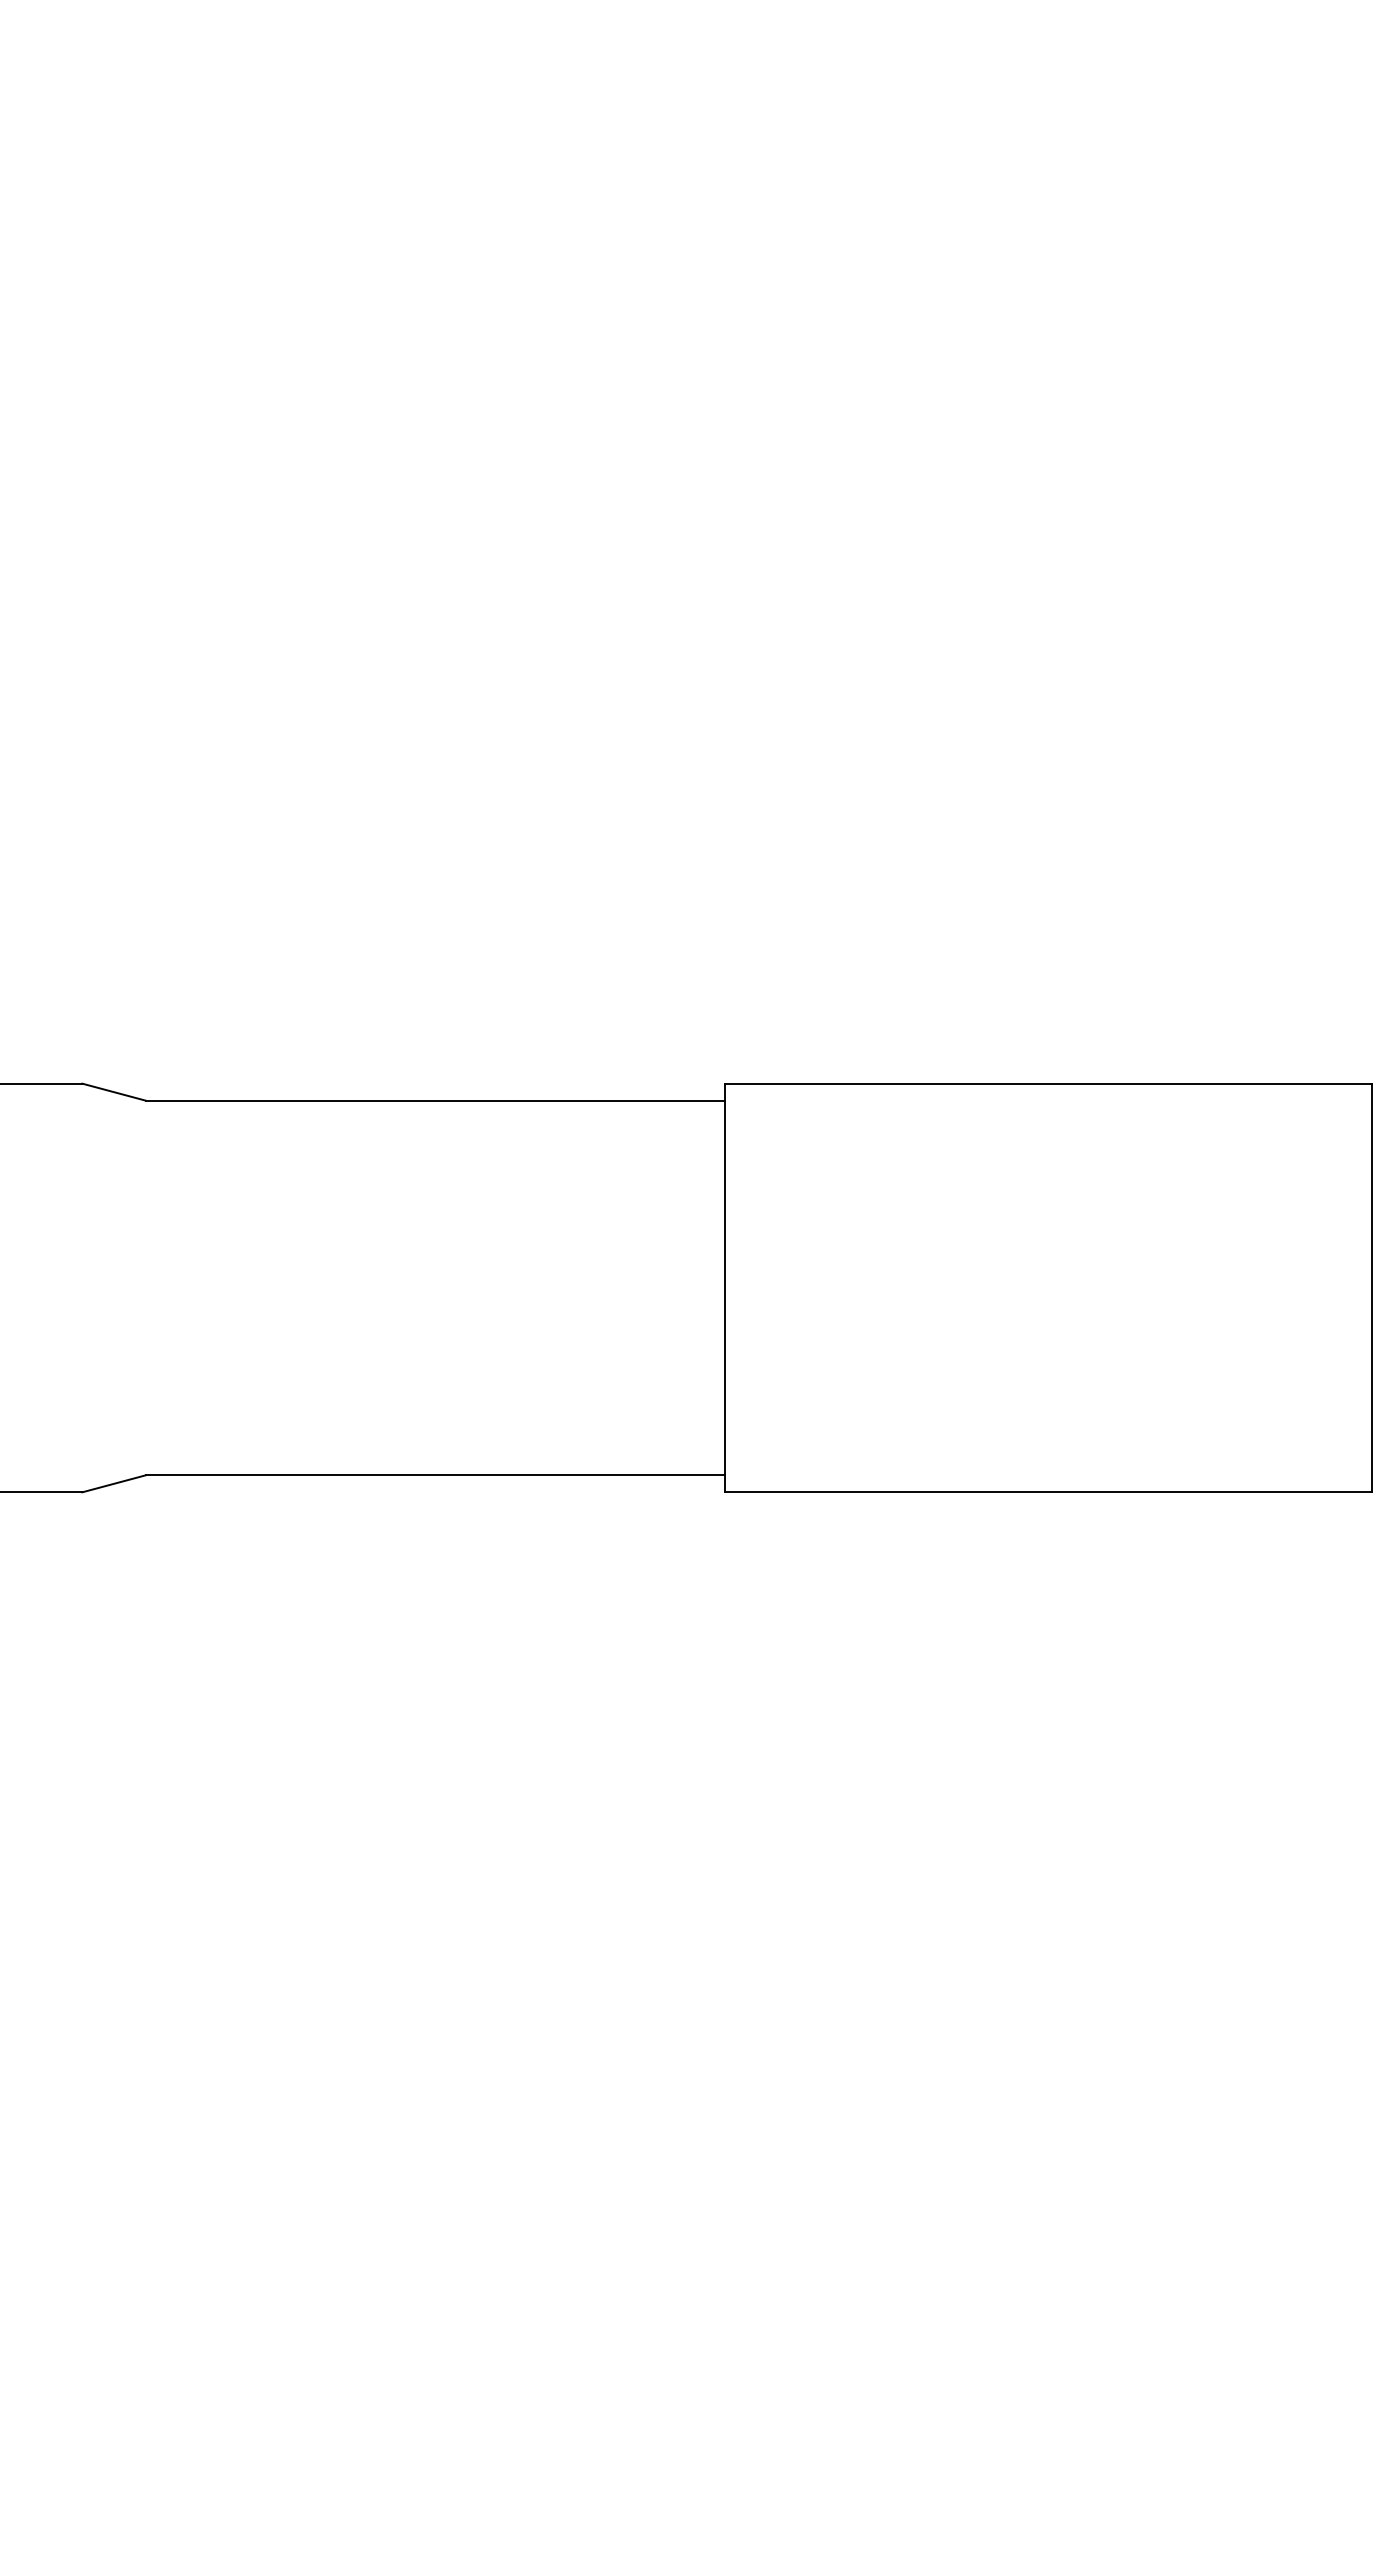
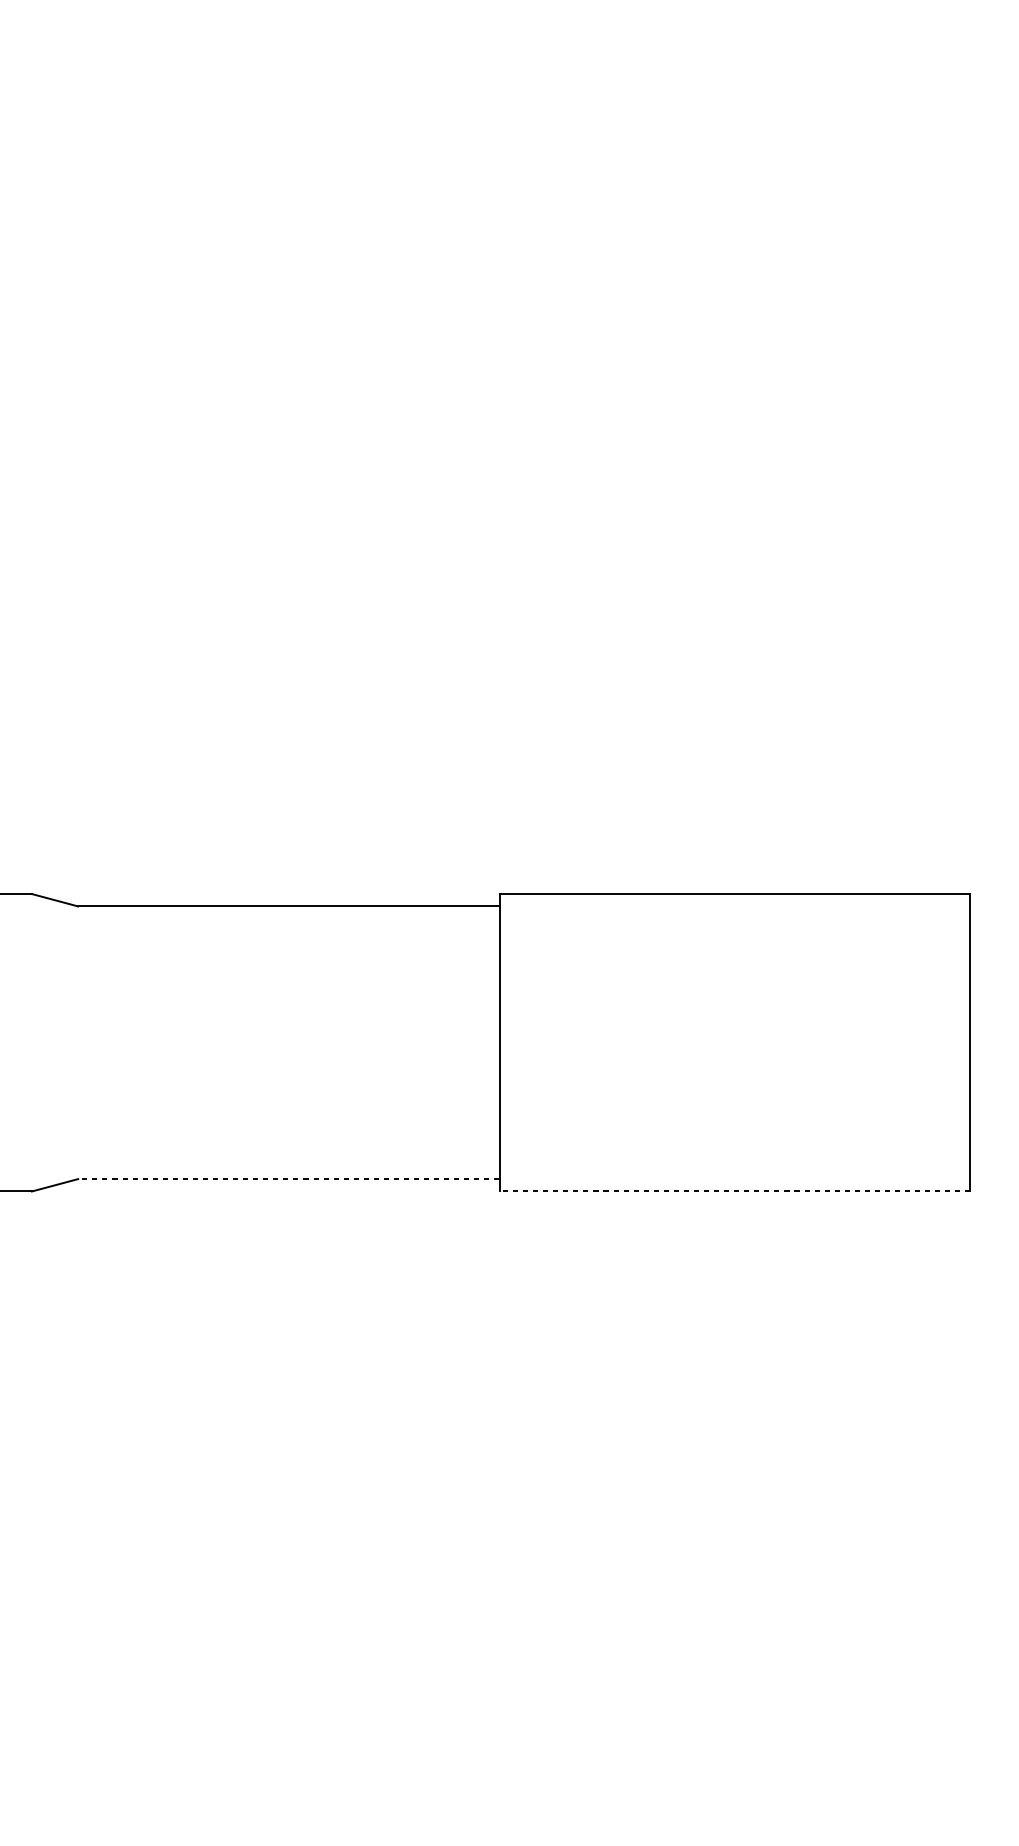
line: (434, 1475) -> (288, 1179), solid -> dashed
line: (1047, 1492) -> (734, 1191), solid -> dashed

